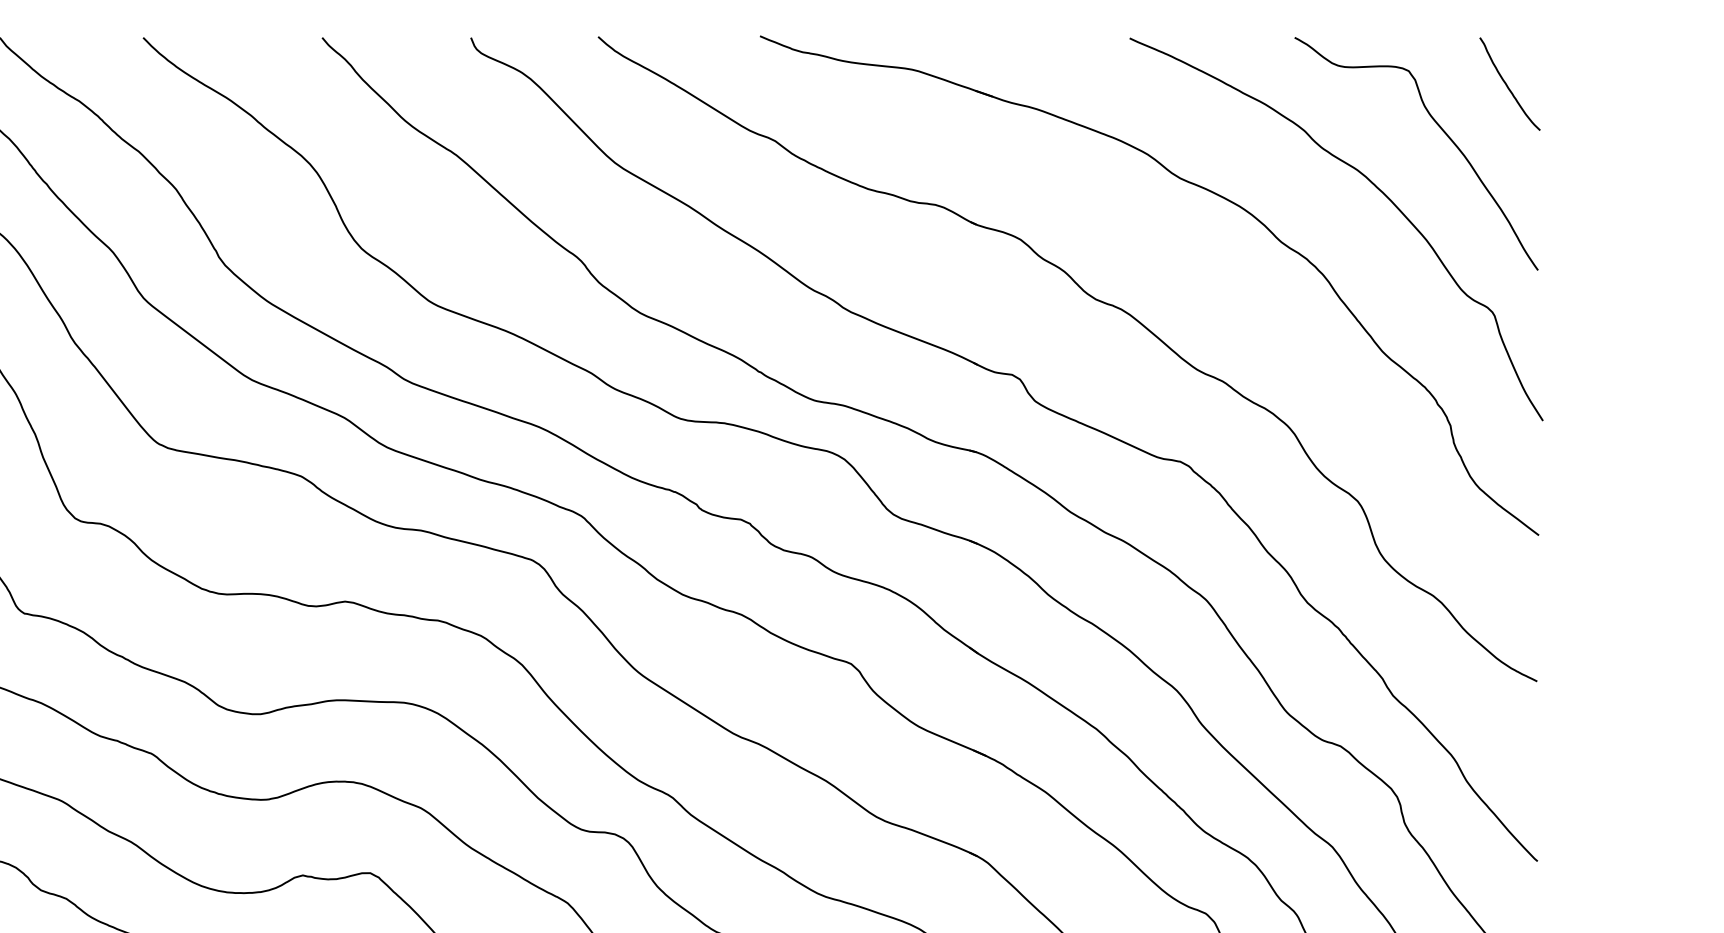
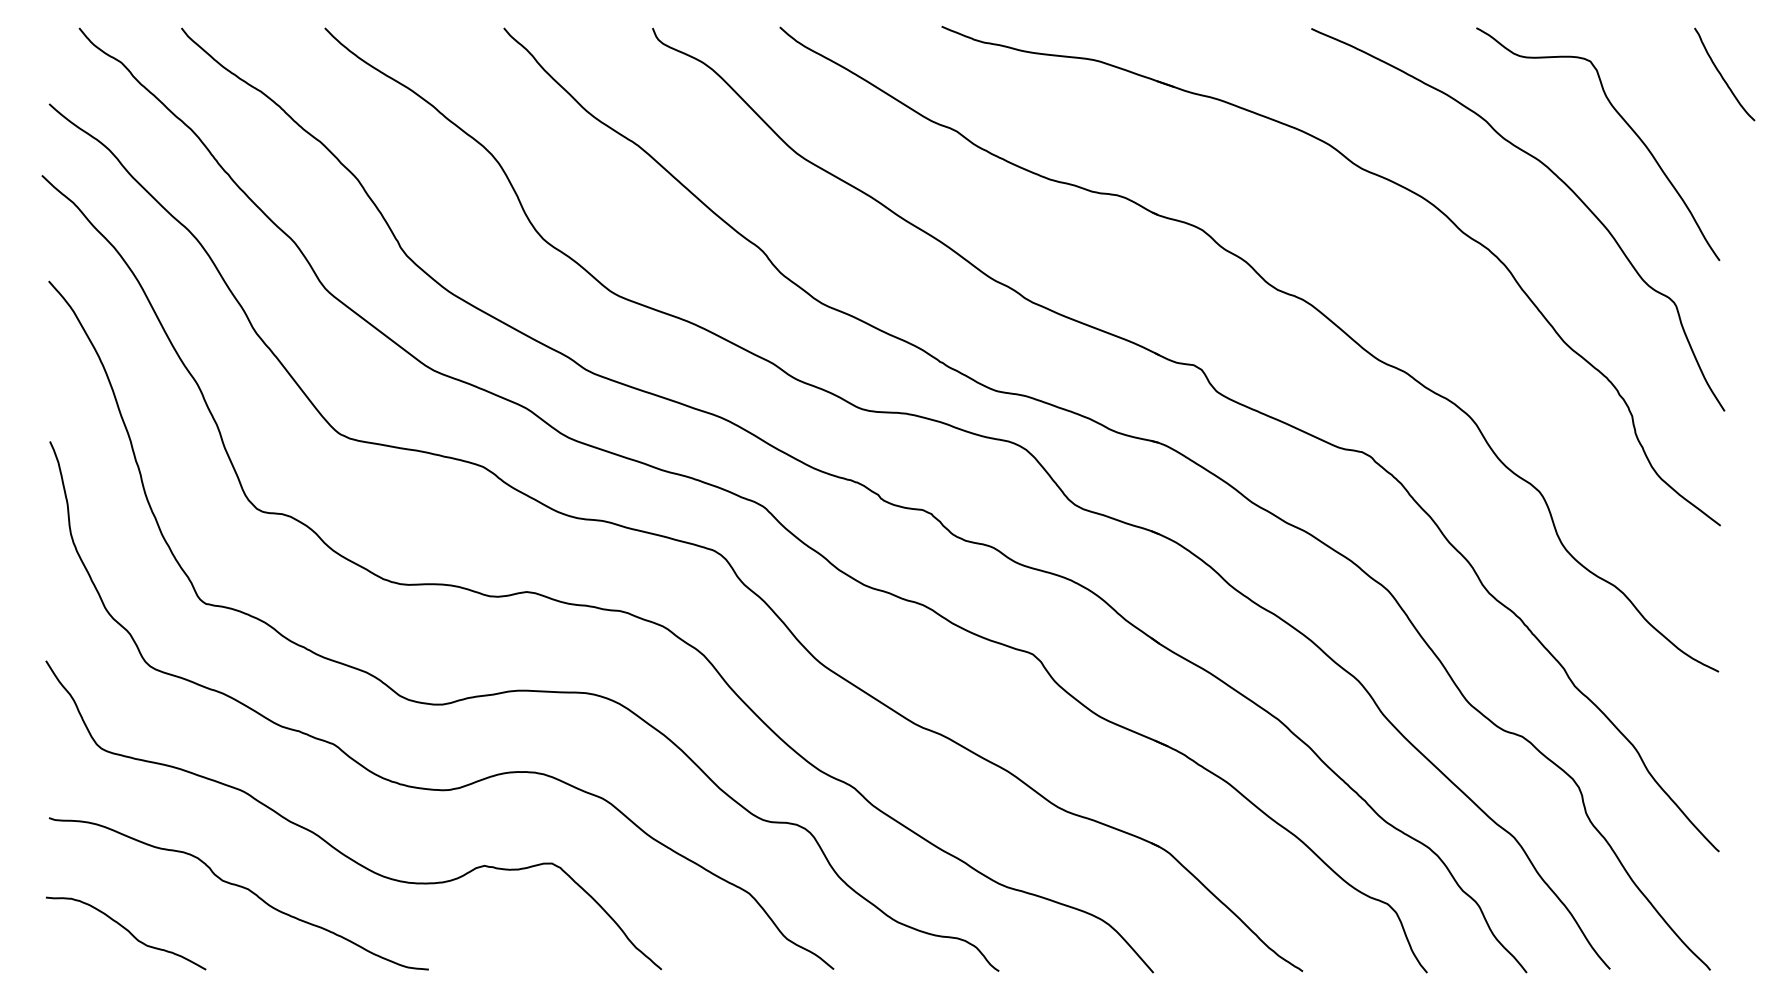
curve: (1507, 85) -> (1722, 75), moved

